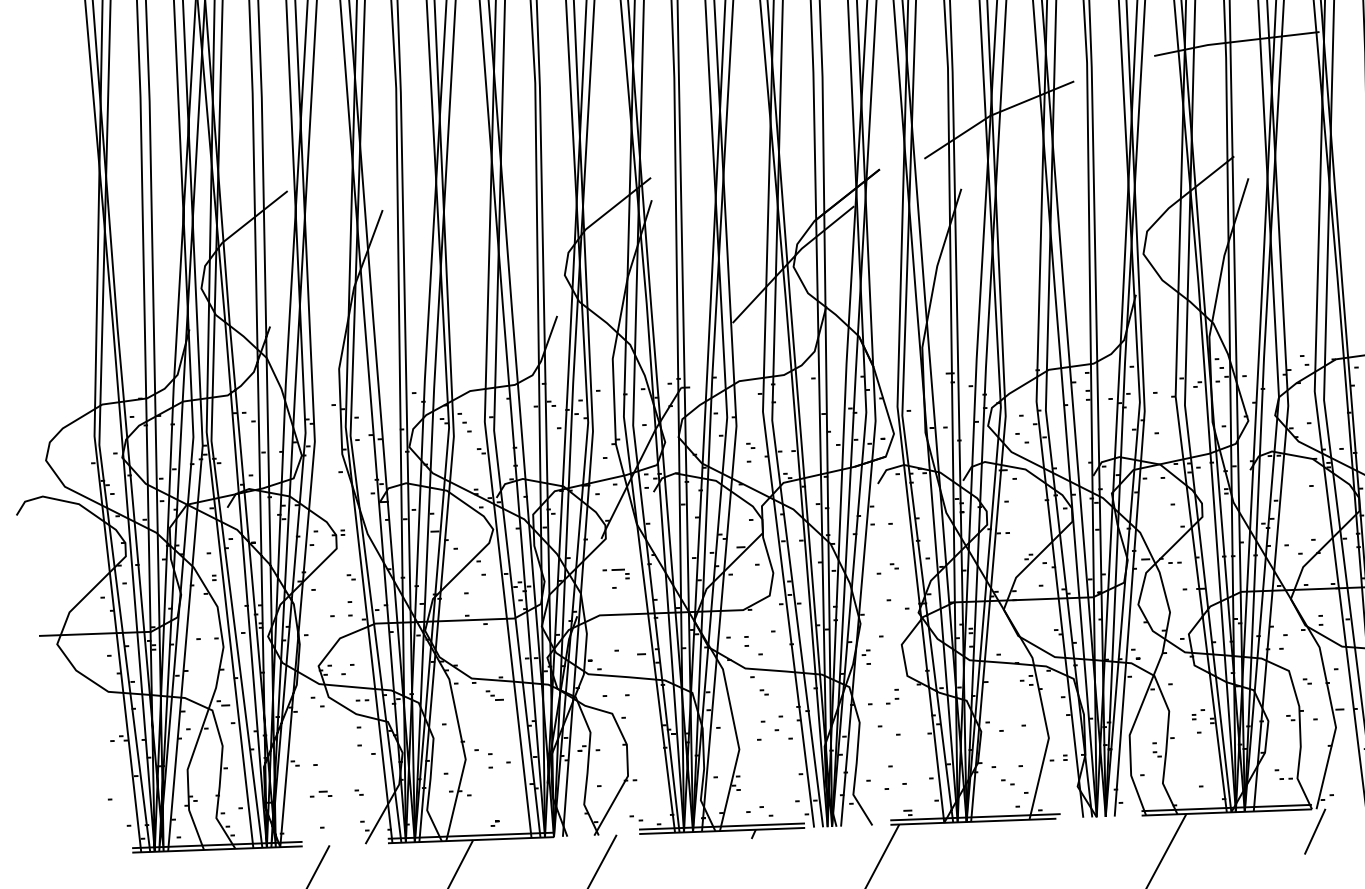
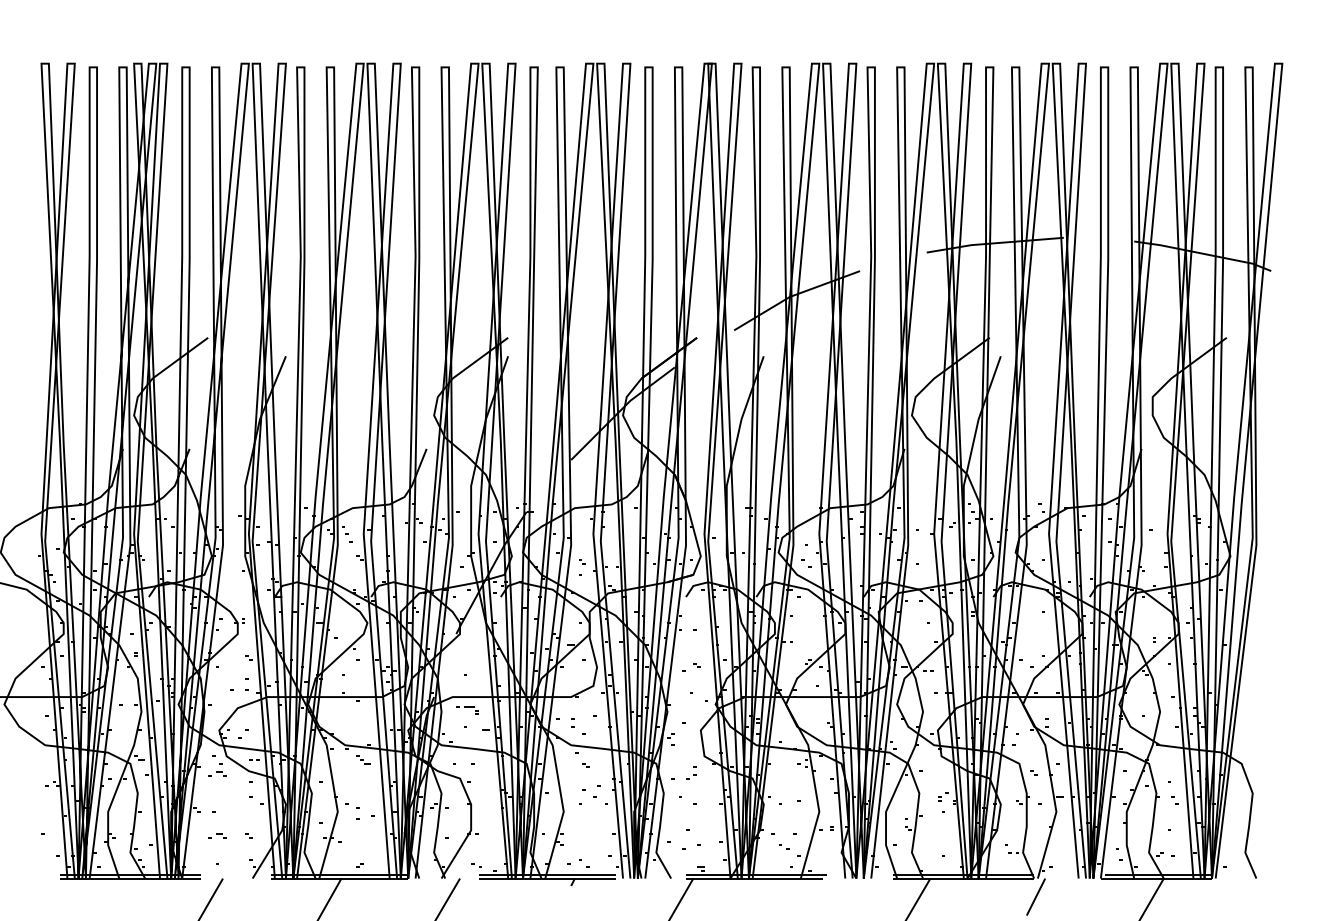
part: (616, 574) -> (467, 710), moved
part: (318, 718) -> (217, 773), added

